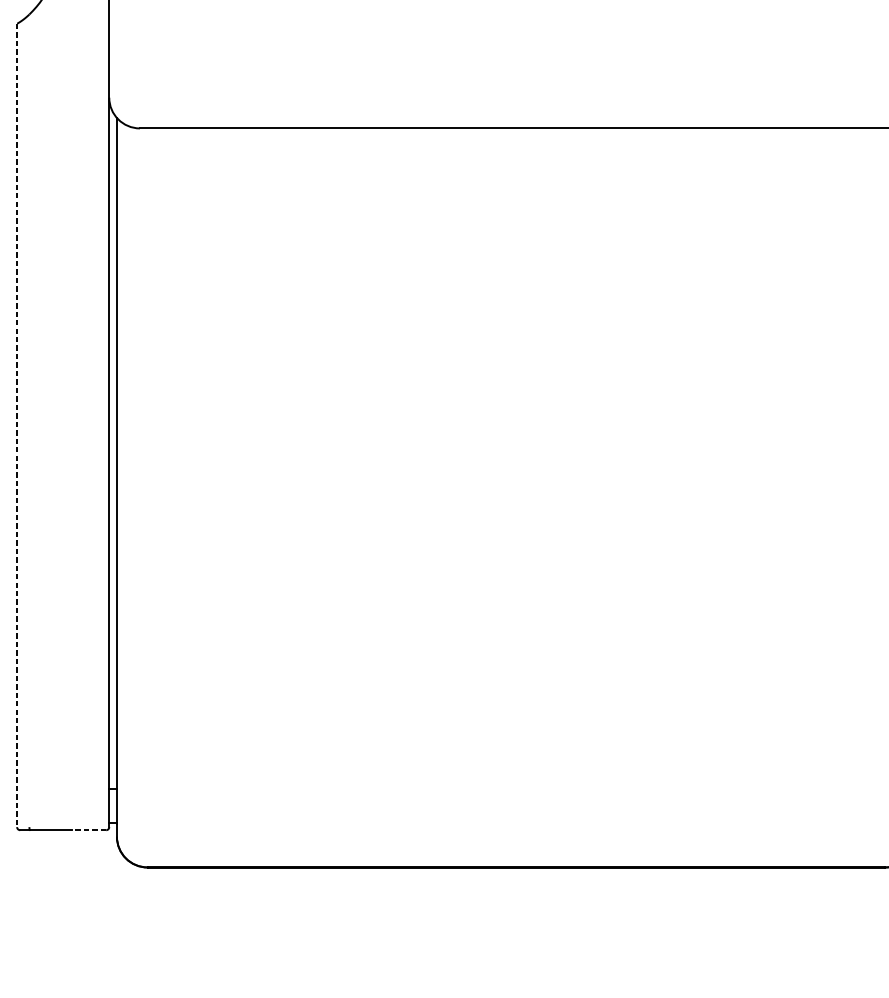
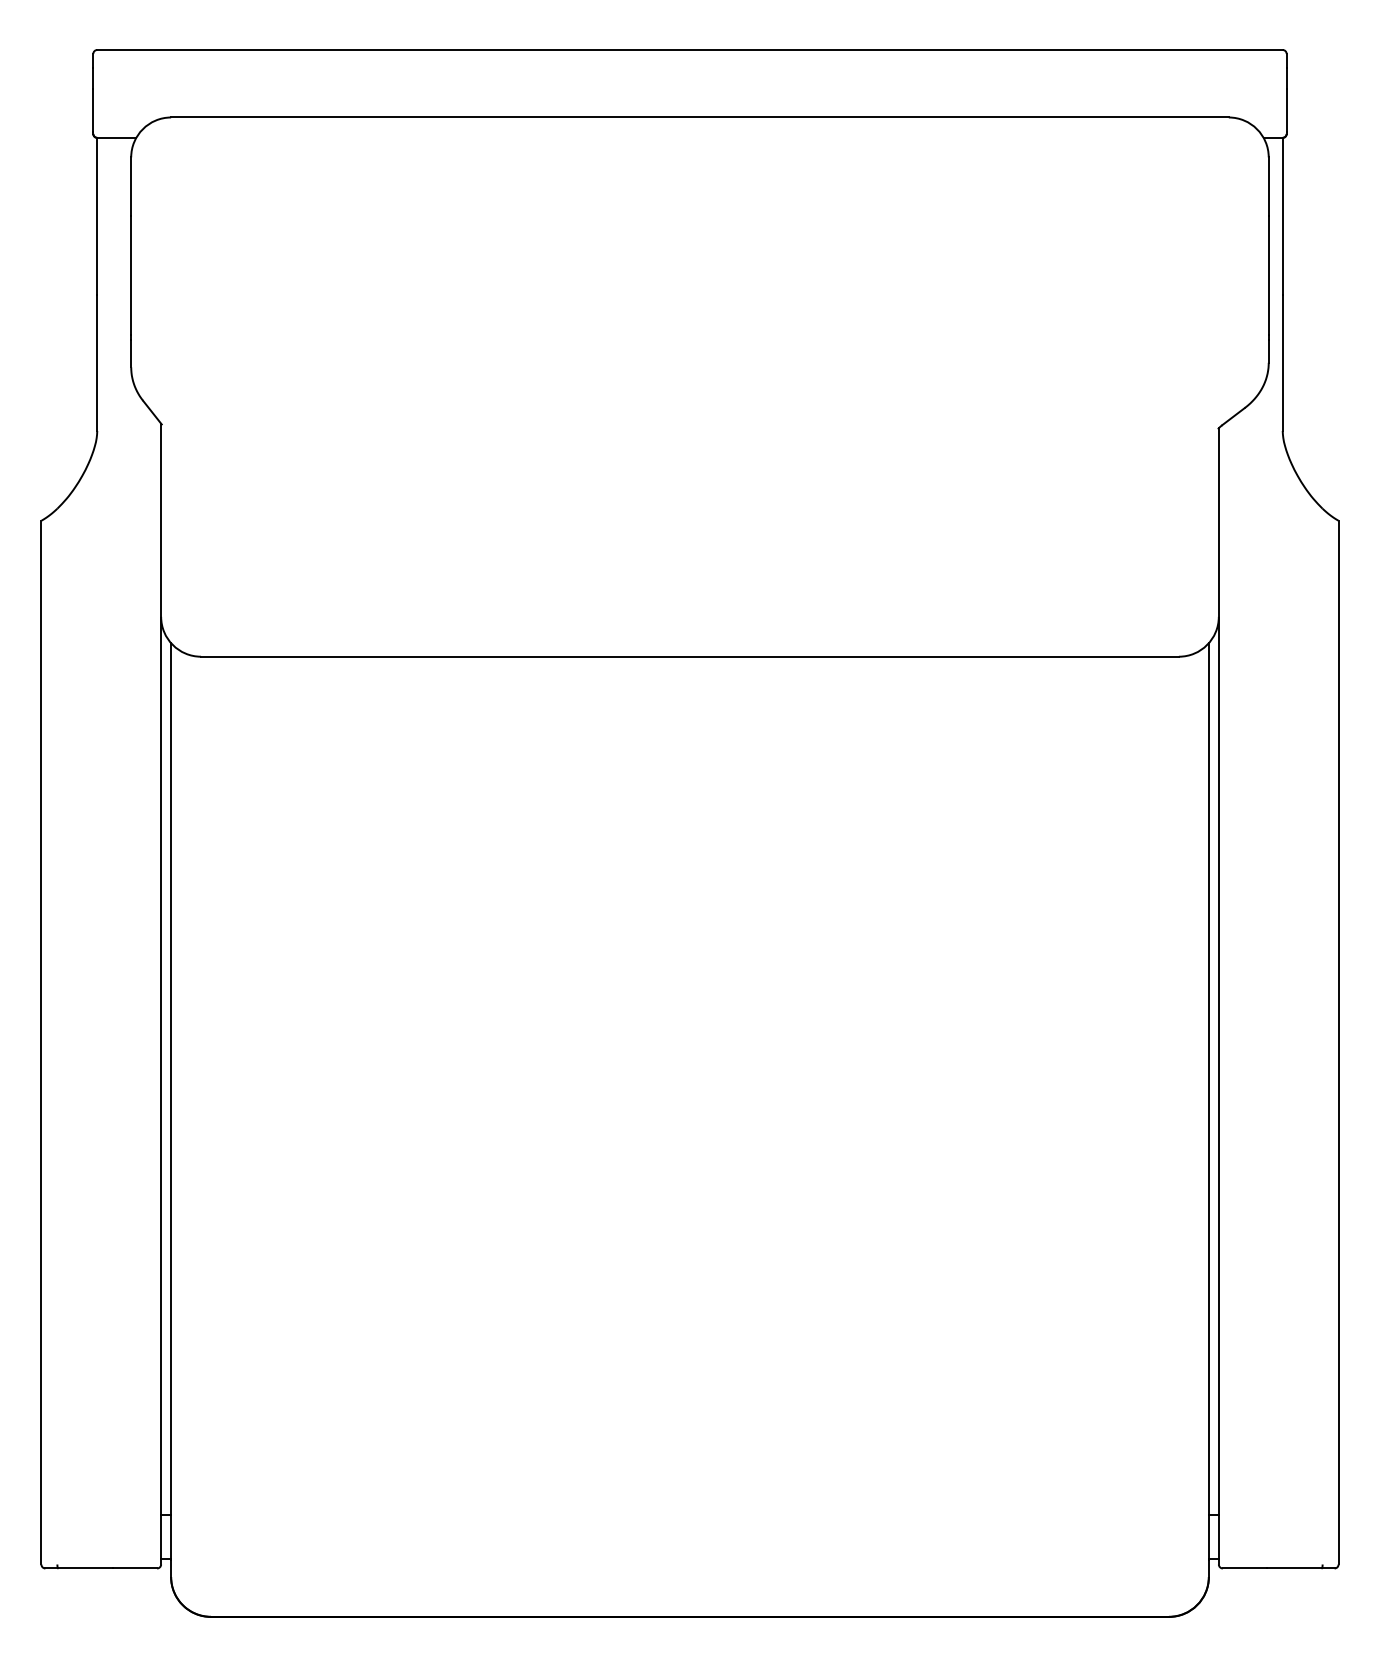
line: (17, 425) -> (41, 1042), dashed -> solid
line: (89, 830) -> (135, 1568), dashed -> solid

